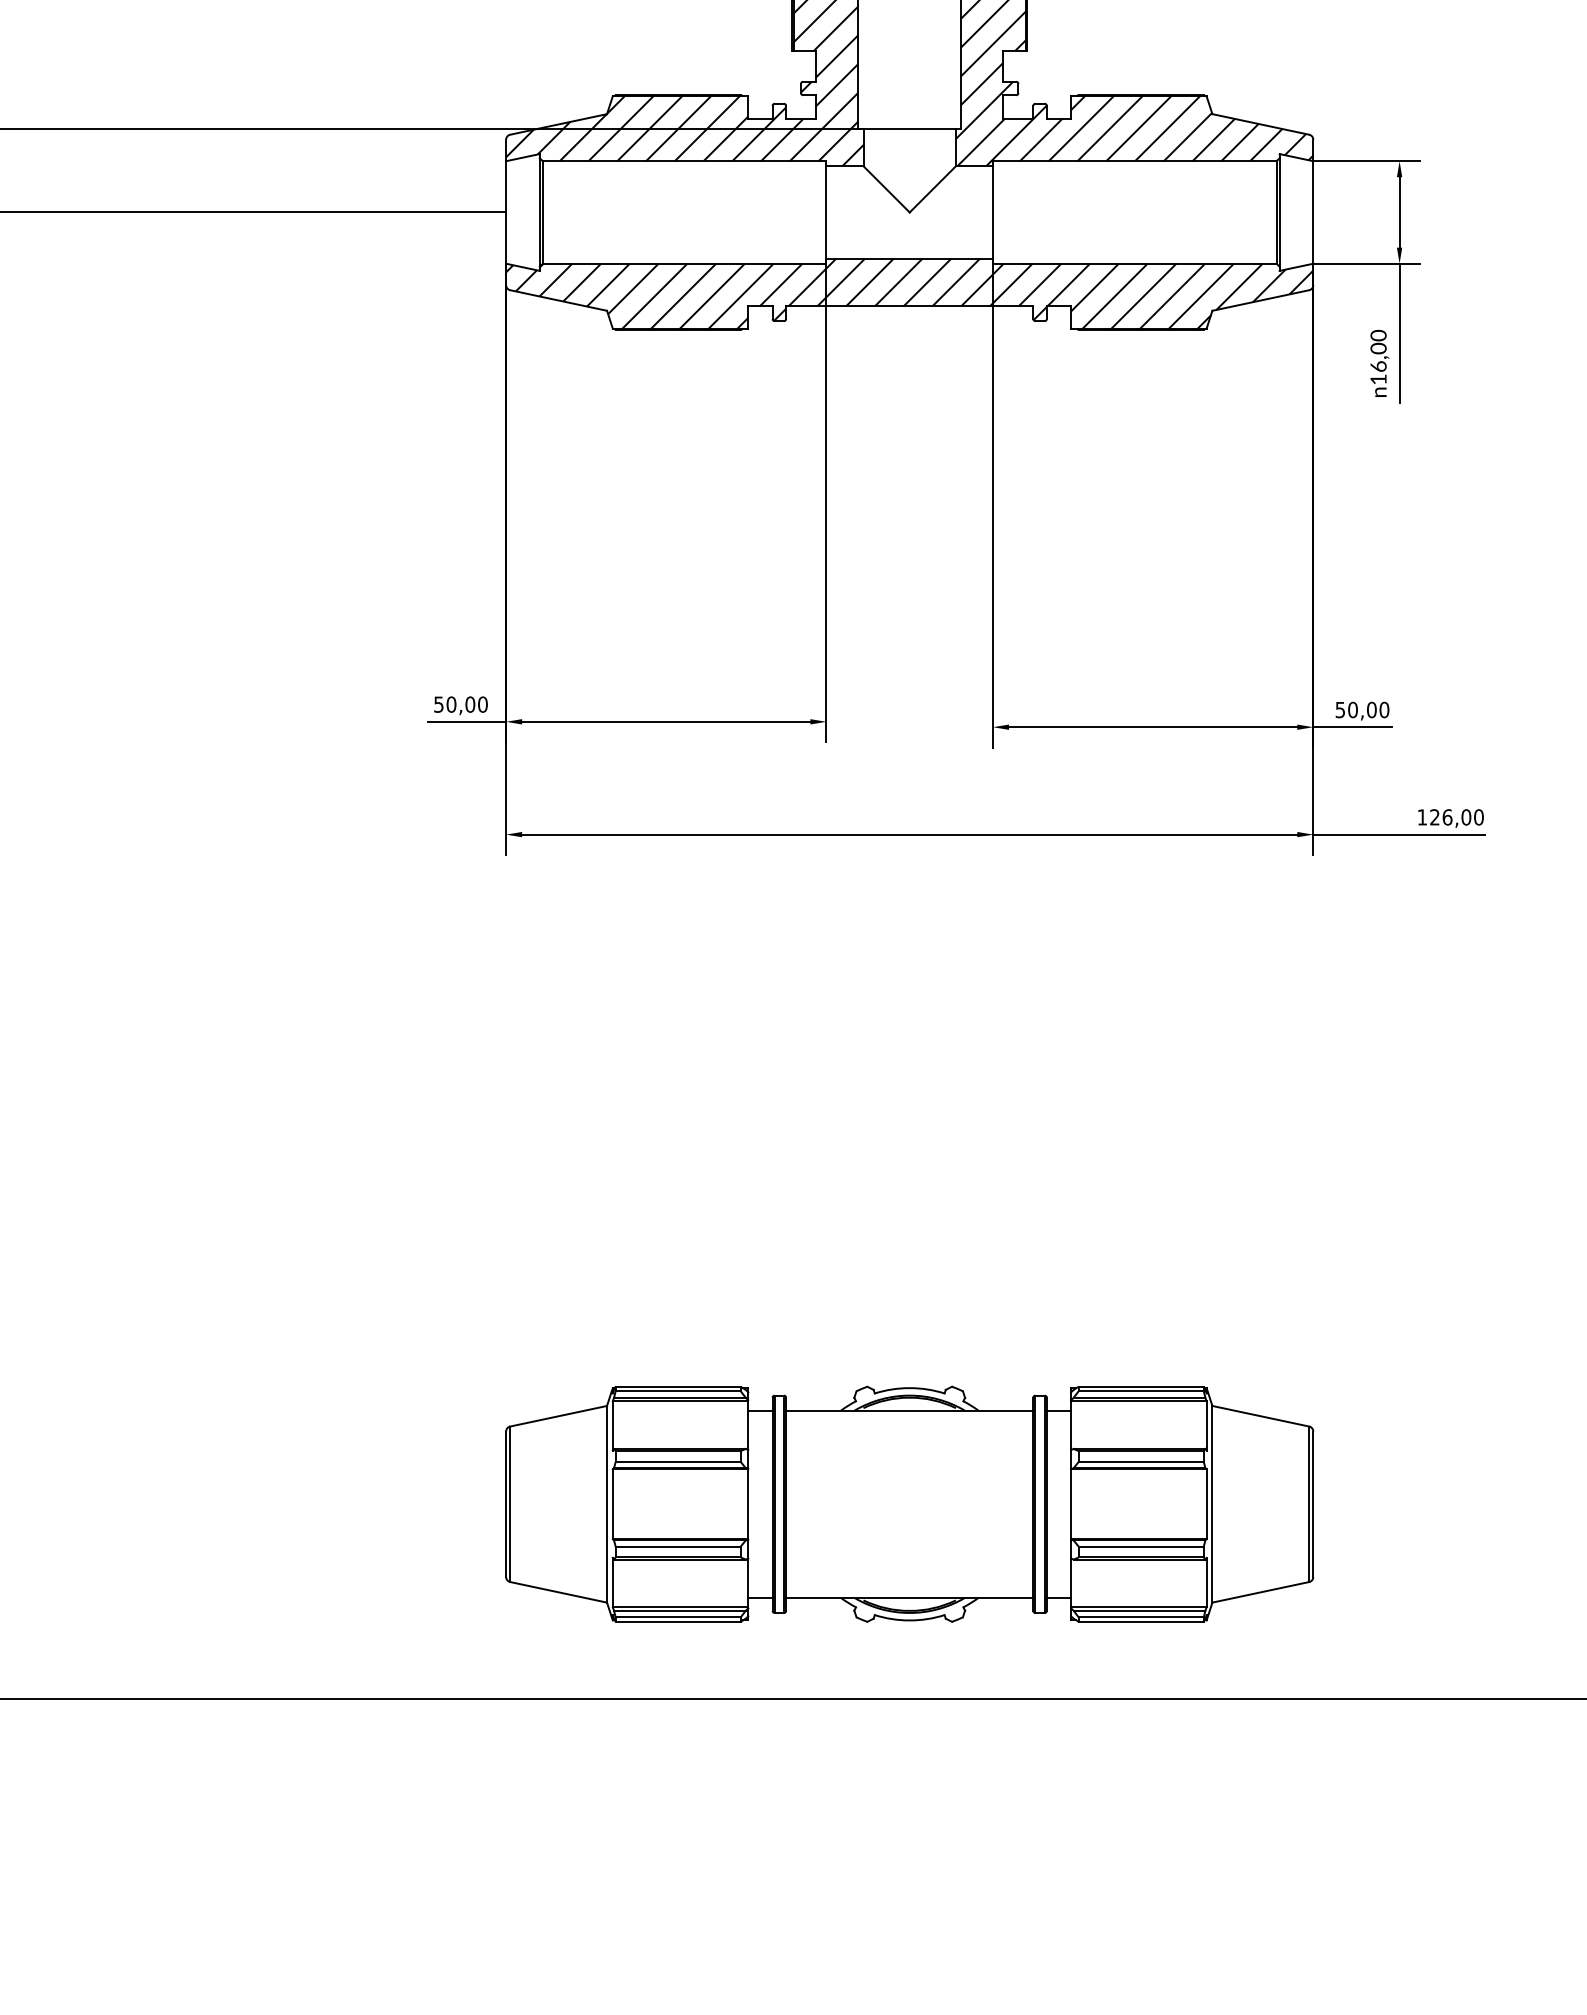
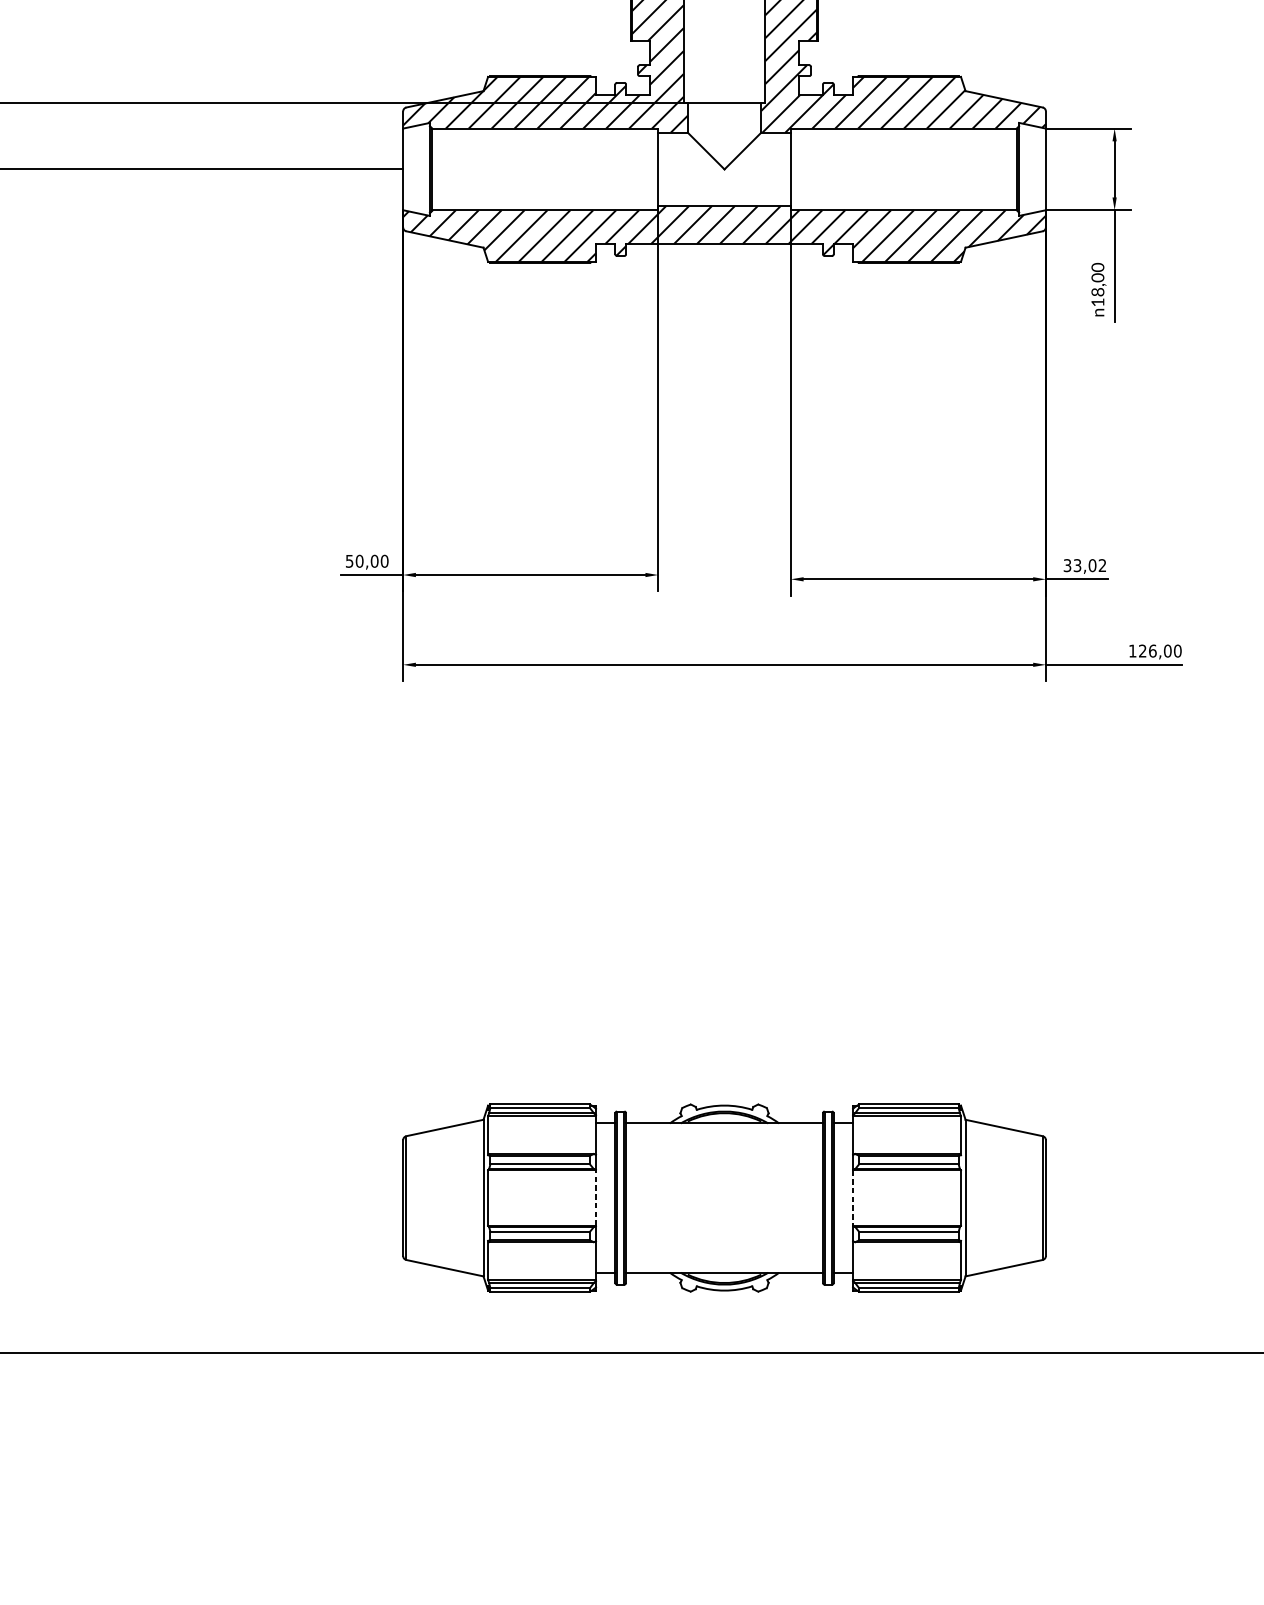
text: (1378, 366) -> (1097, 292), 16,00 -> 18,00
text: (1362, 709) -> (1085, 565), 50,00 -> 33,02
line: (748, 1504) -> (596, 1198), solid -> dashed
line: (1071, 1504) -> (853, 1198), solid -> dashed

